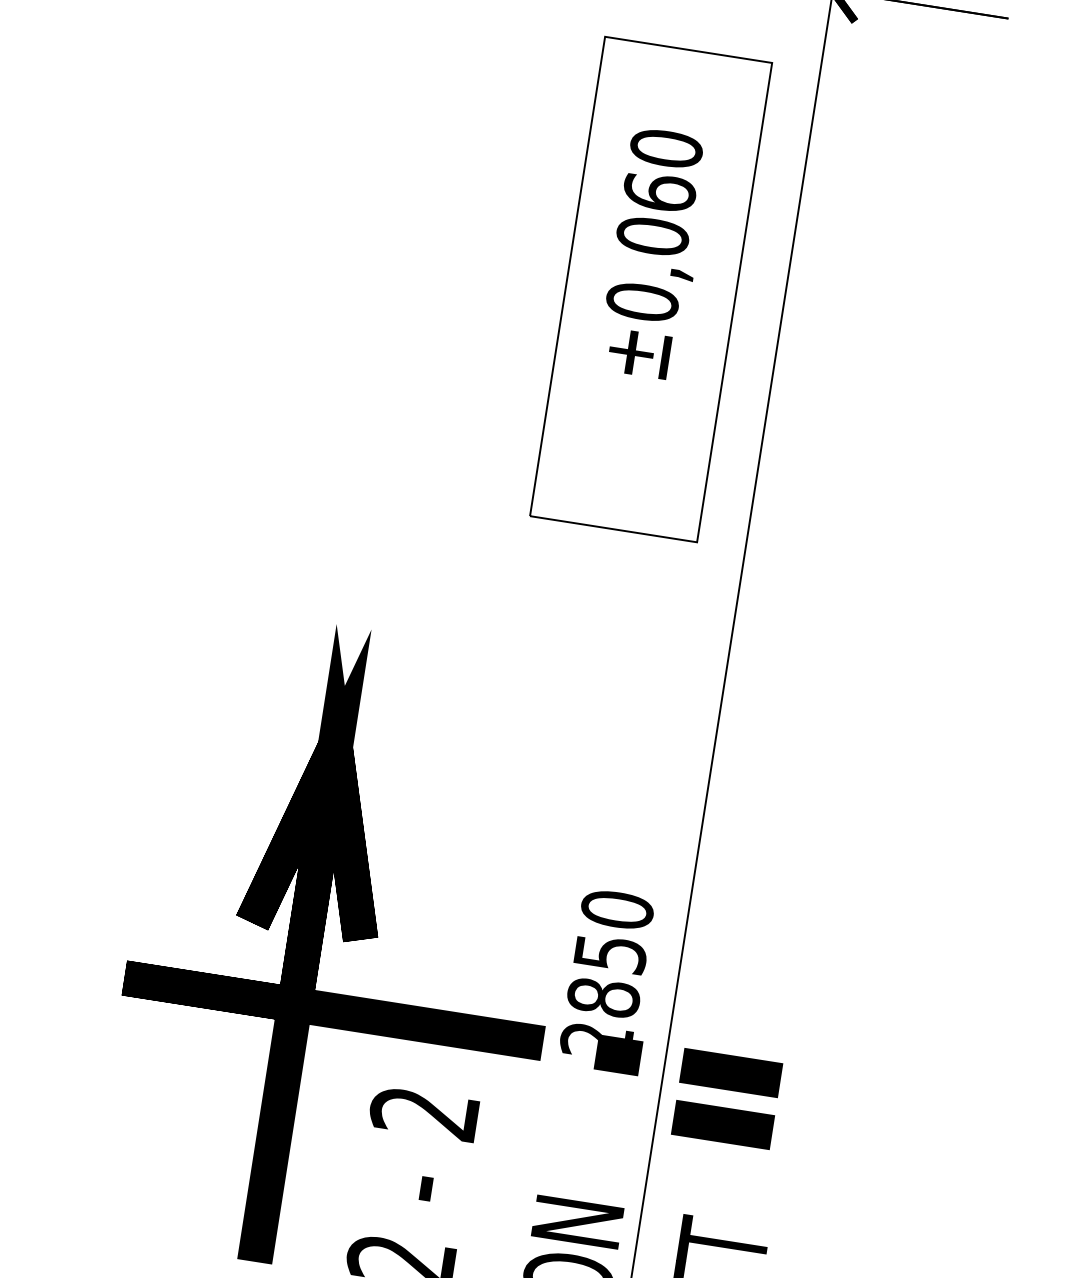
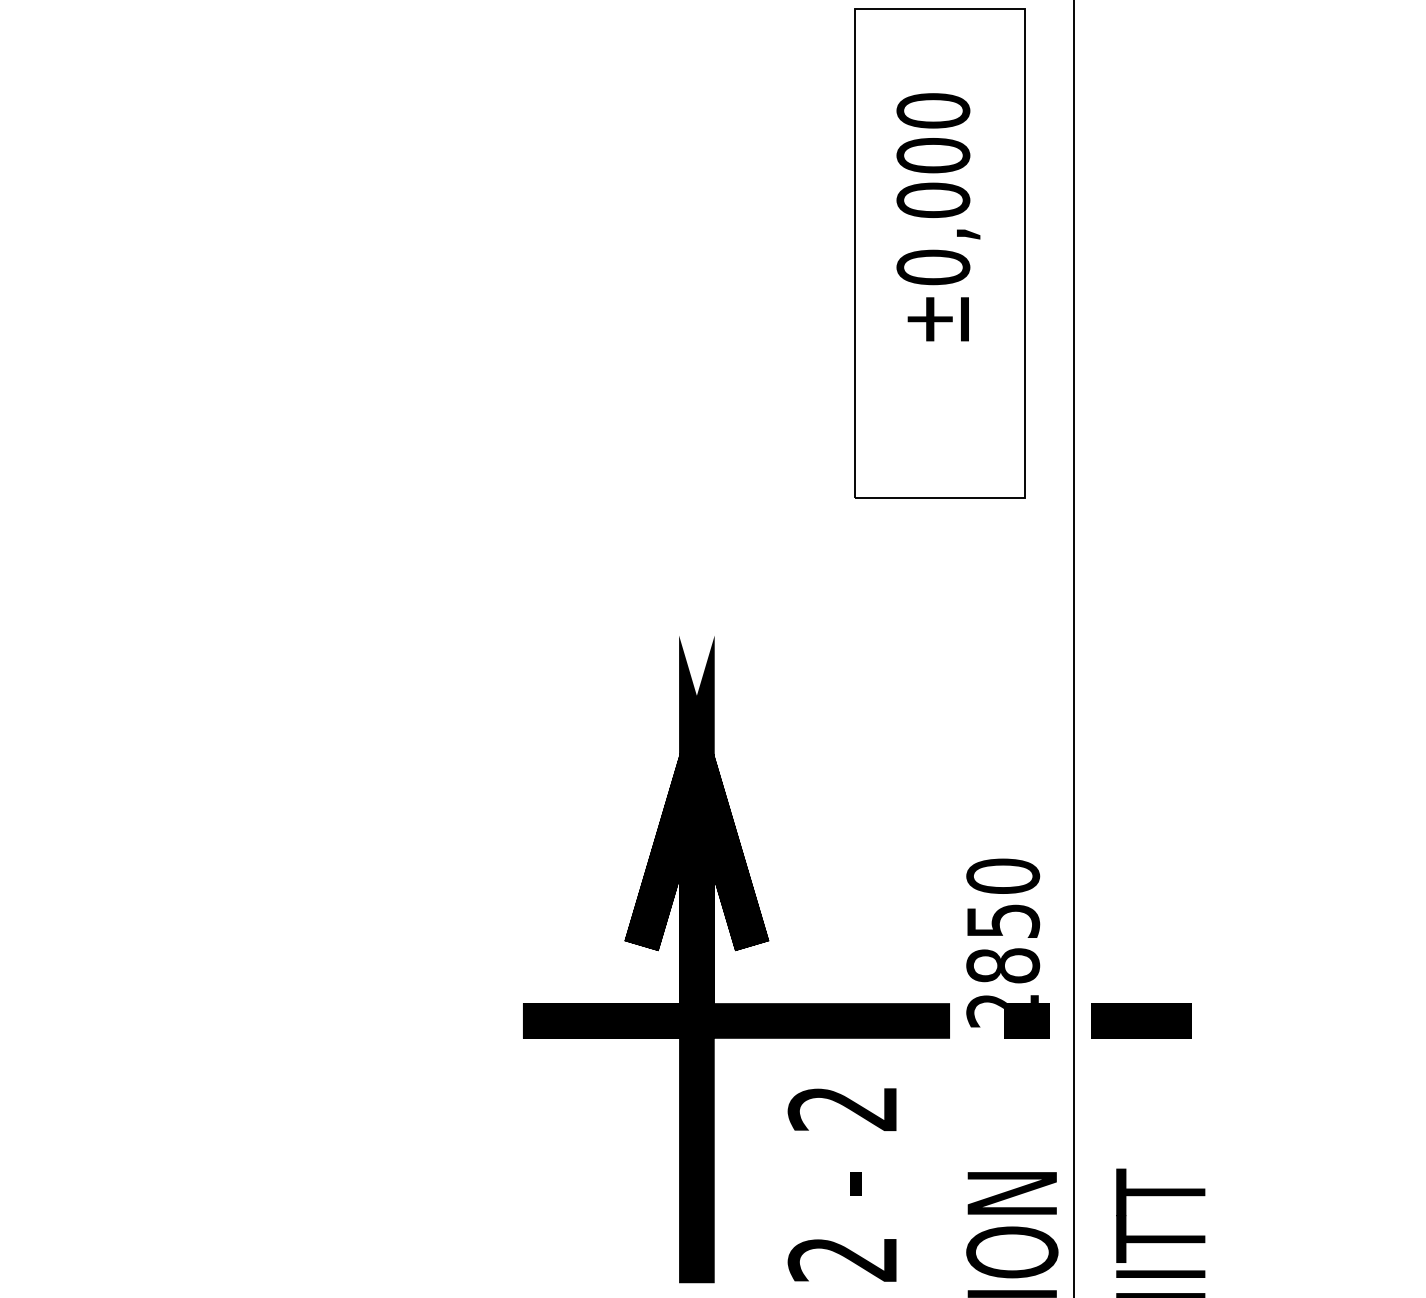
text: (659, 192) -> (933, 155), ±0,060 -> ±0,000
line: (722, 1124) -> (1141, 1073), removed

